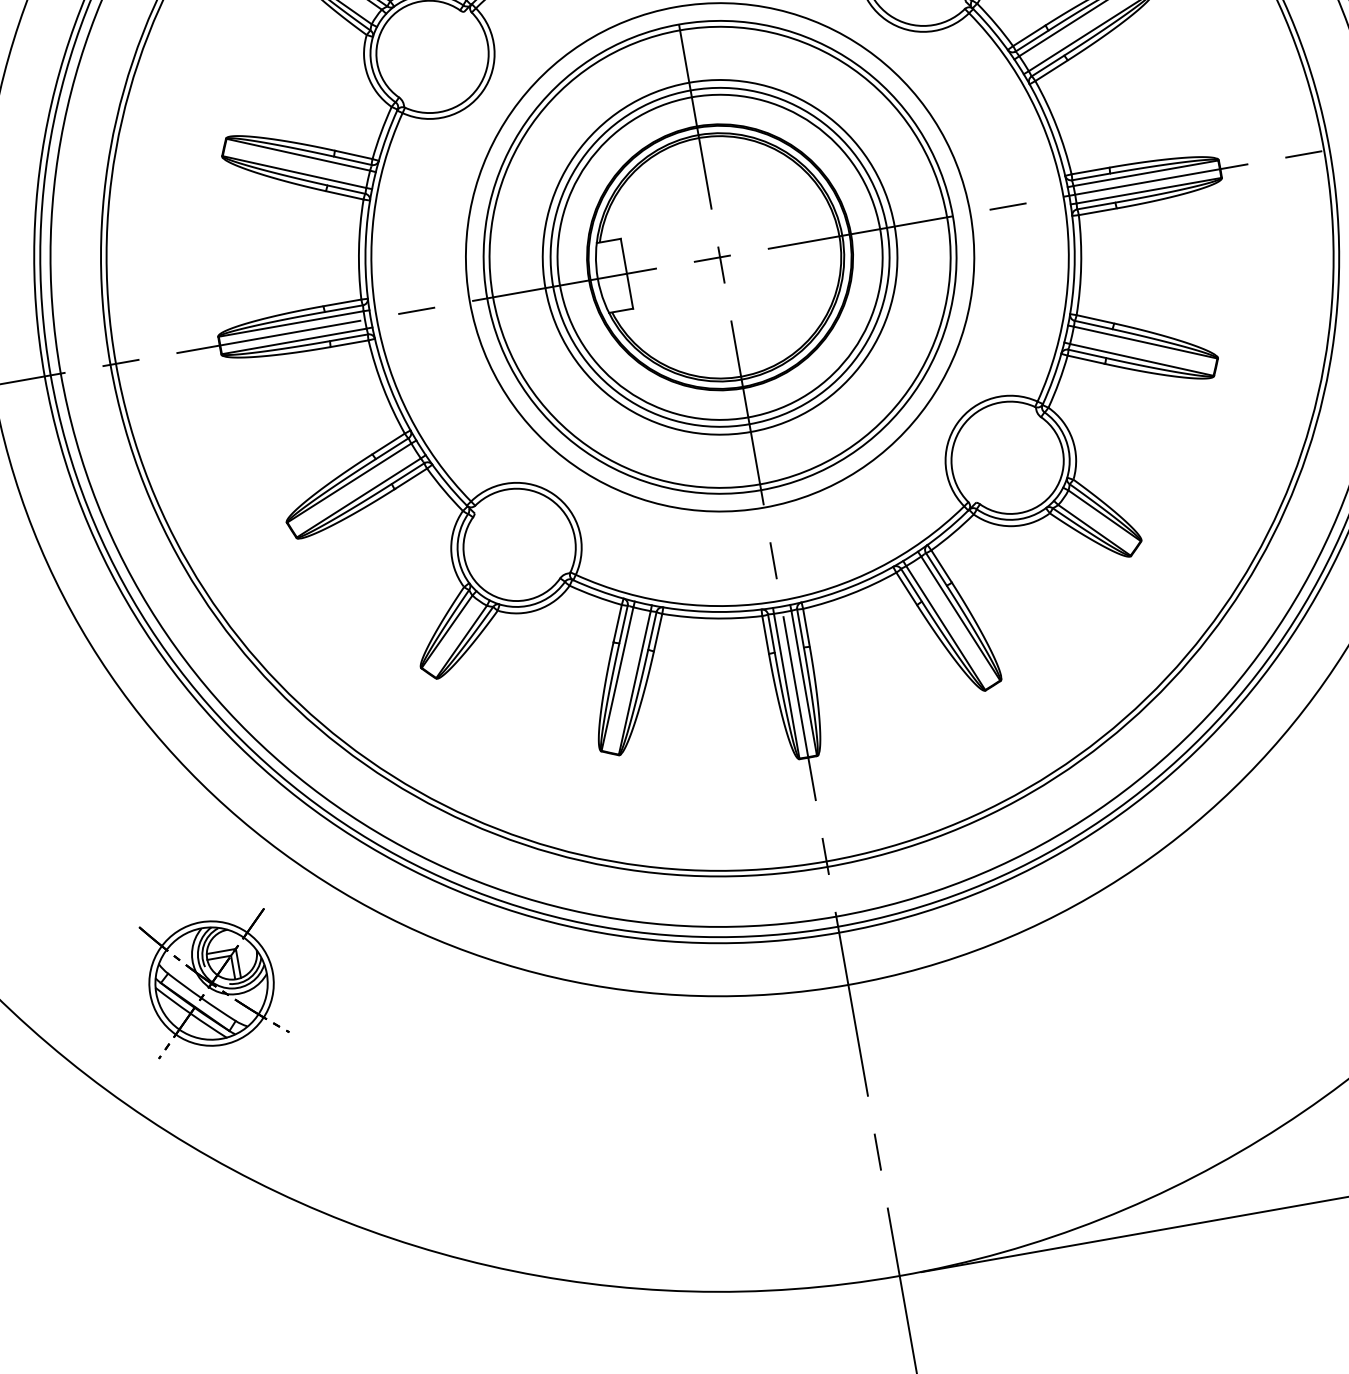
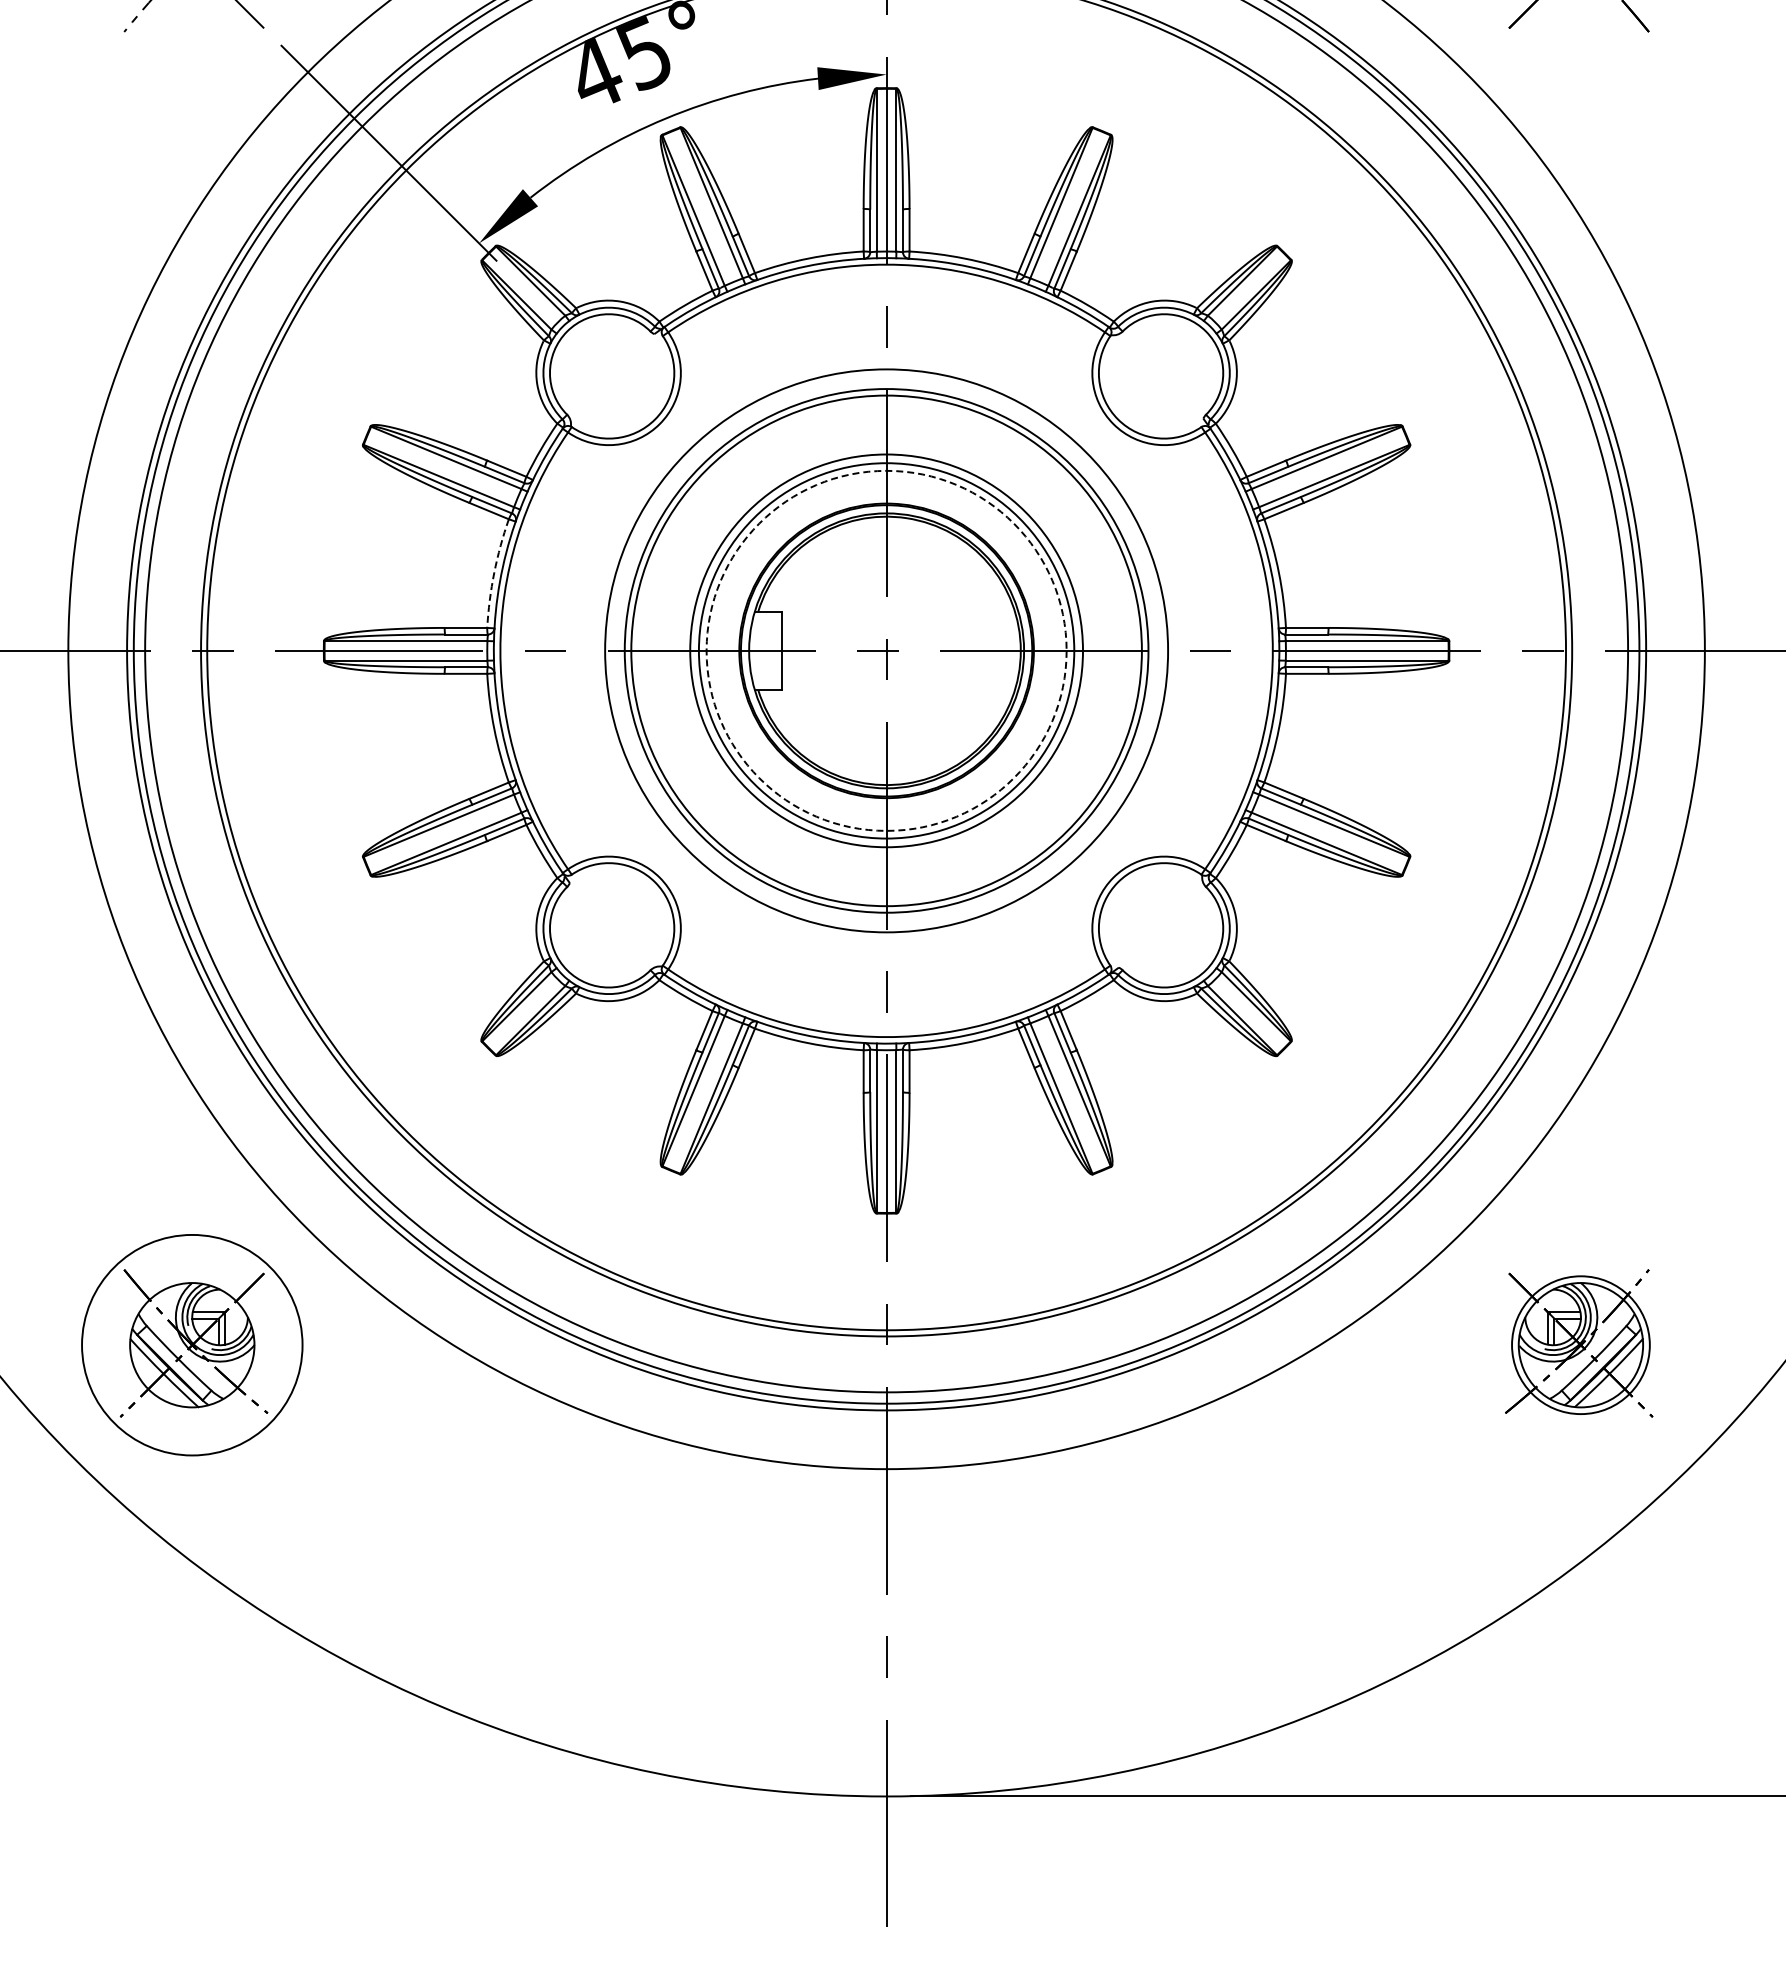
arc: (359, 249) -> (494, 572), solid -> dashed
circle: (719, 257) -> (886, 650), solid -> dashed
circle: (211, 983) -> (192, 1345), size x1.6

